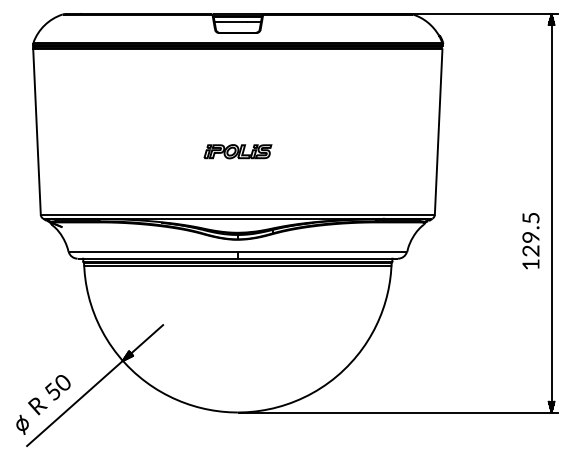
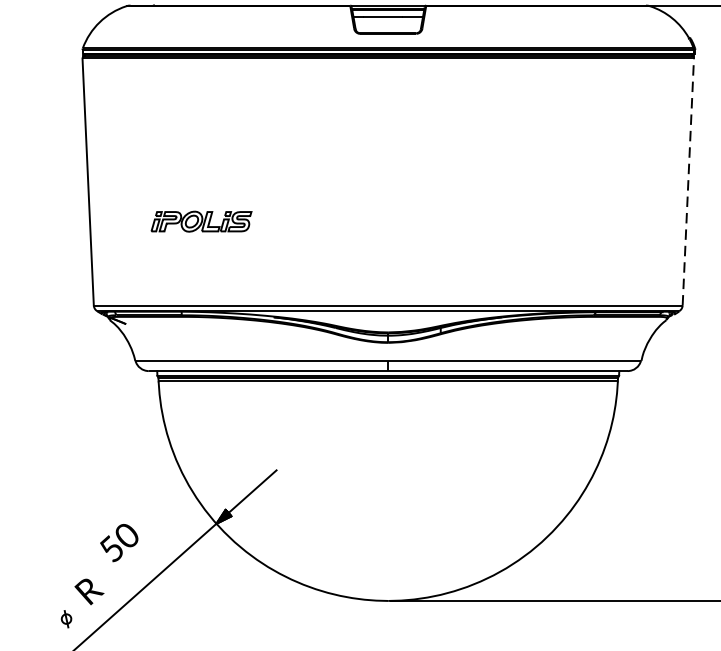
line: (438, 132) -> (688, 182), solid -> dashed
part: (237, 151) -> (200, 221), moved
text: (57, 387) -> (118, 542), moved
part: (22, 424) -> (66, 618), size x0.6

